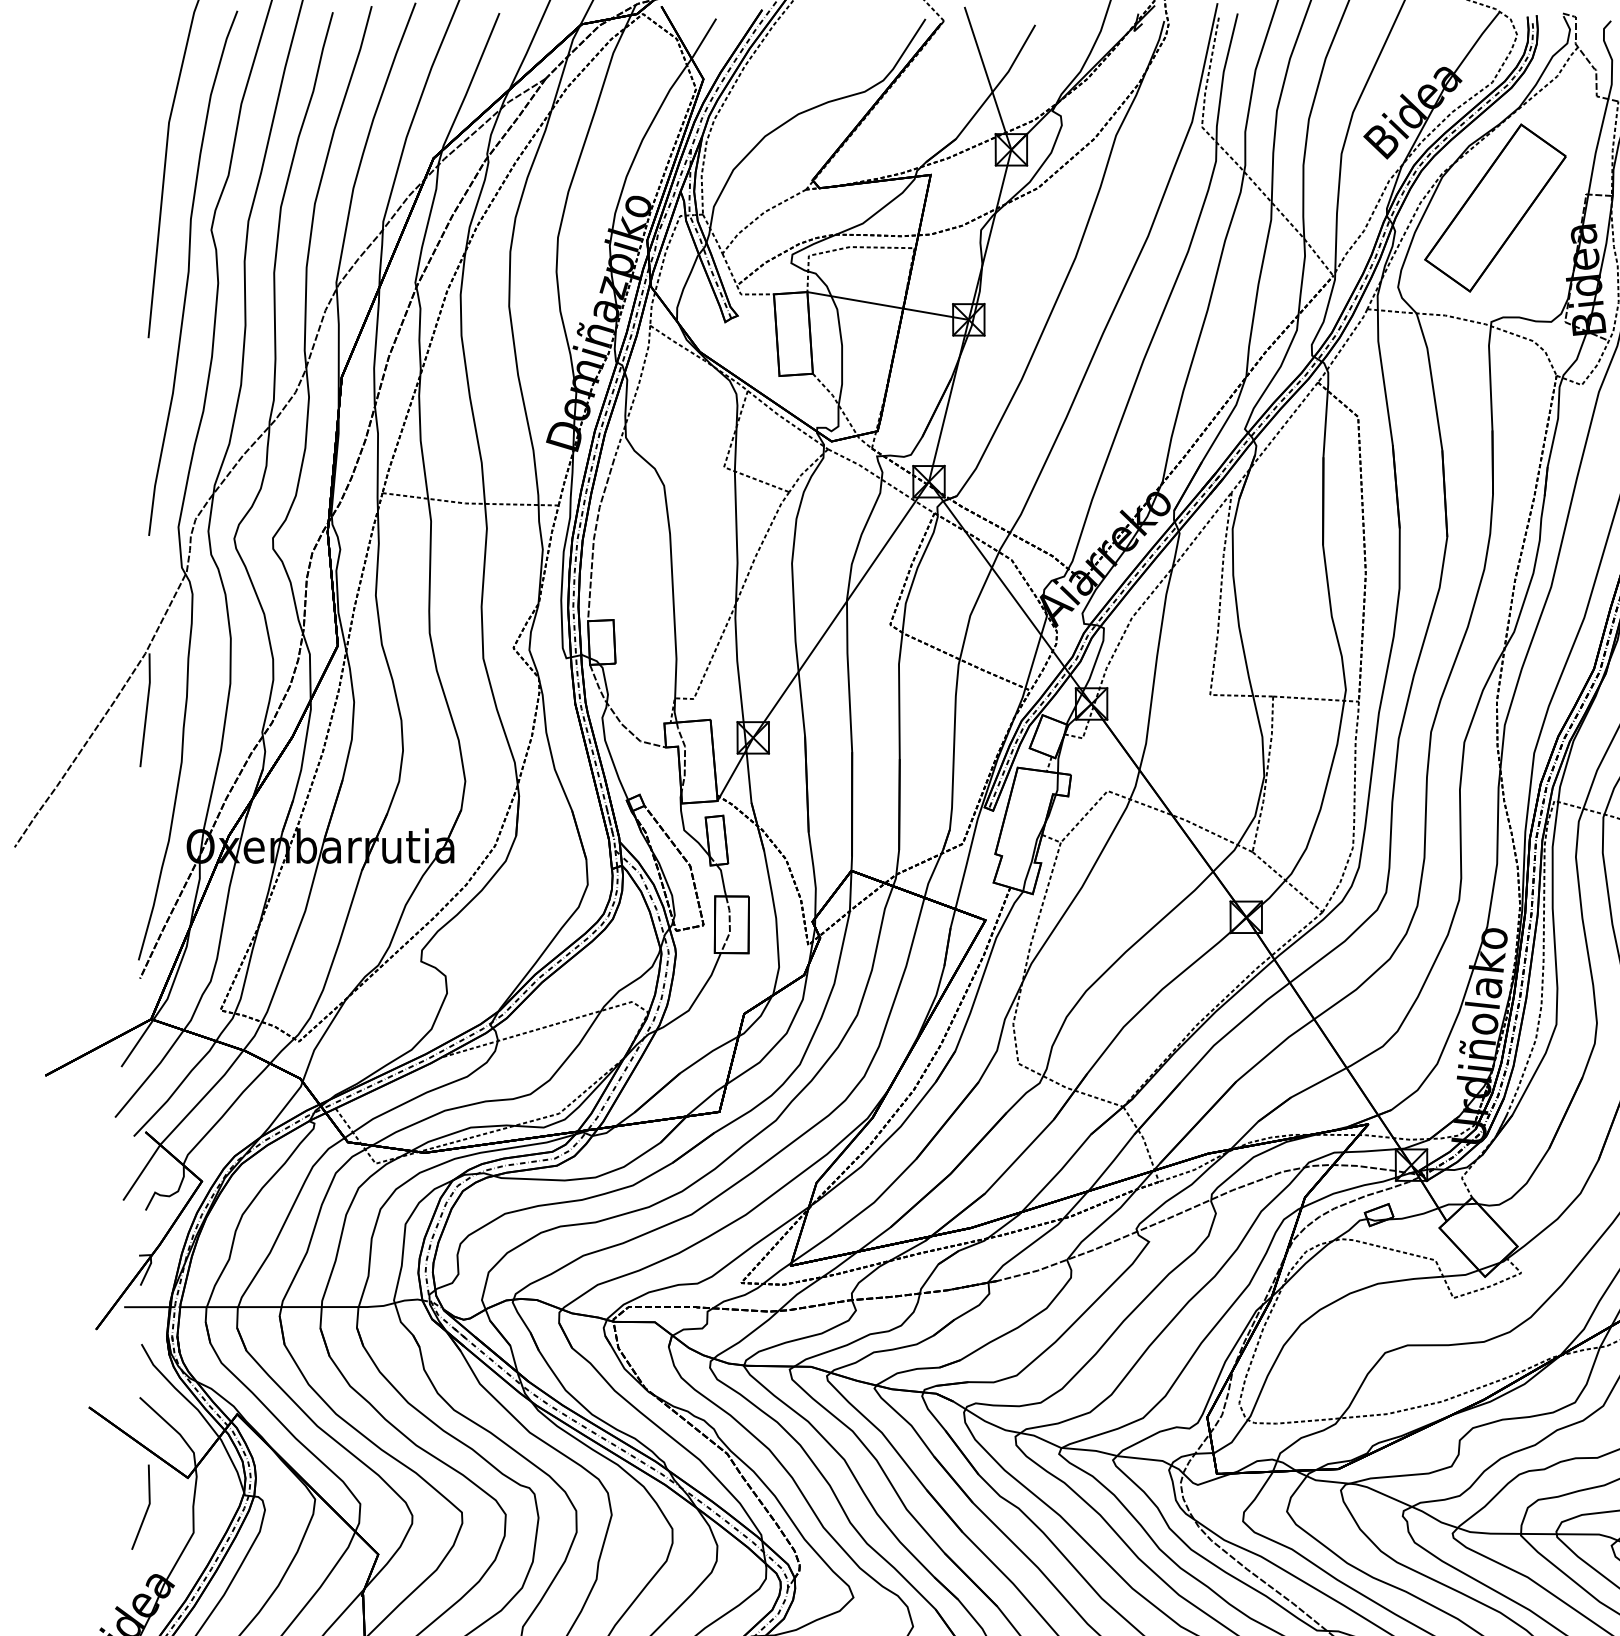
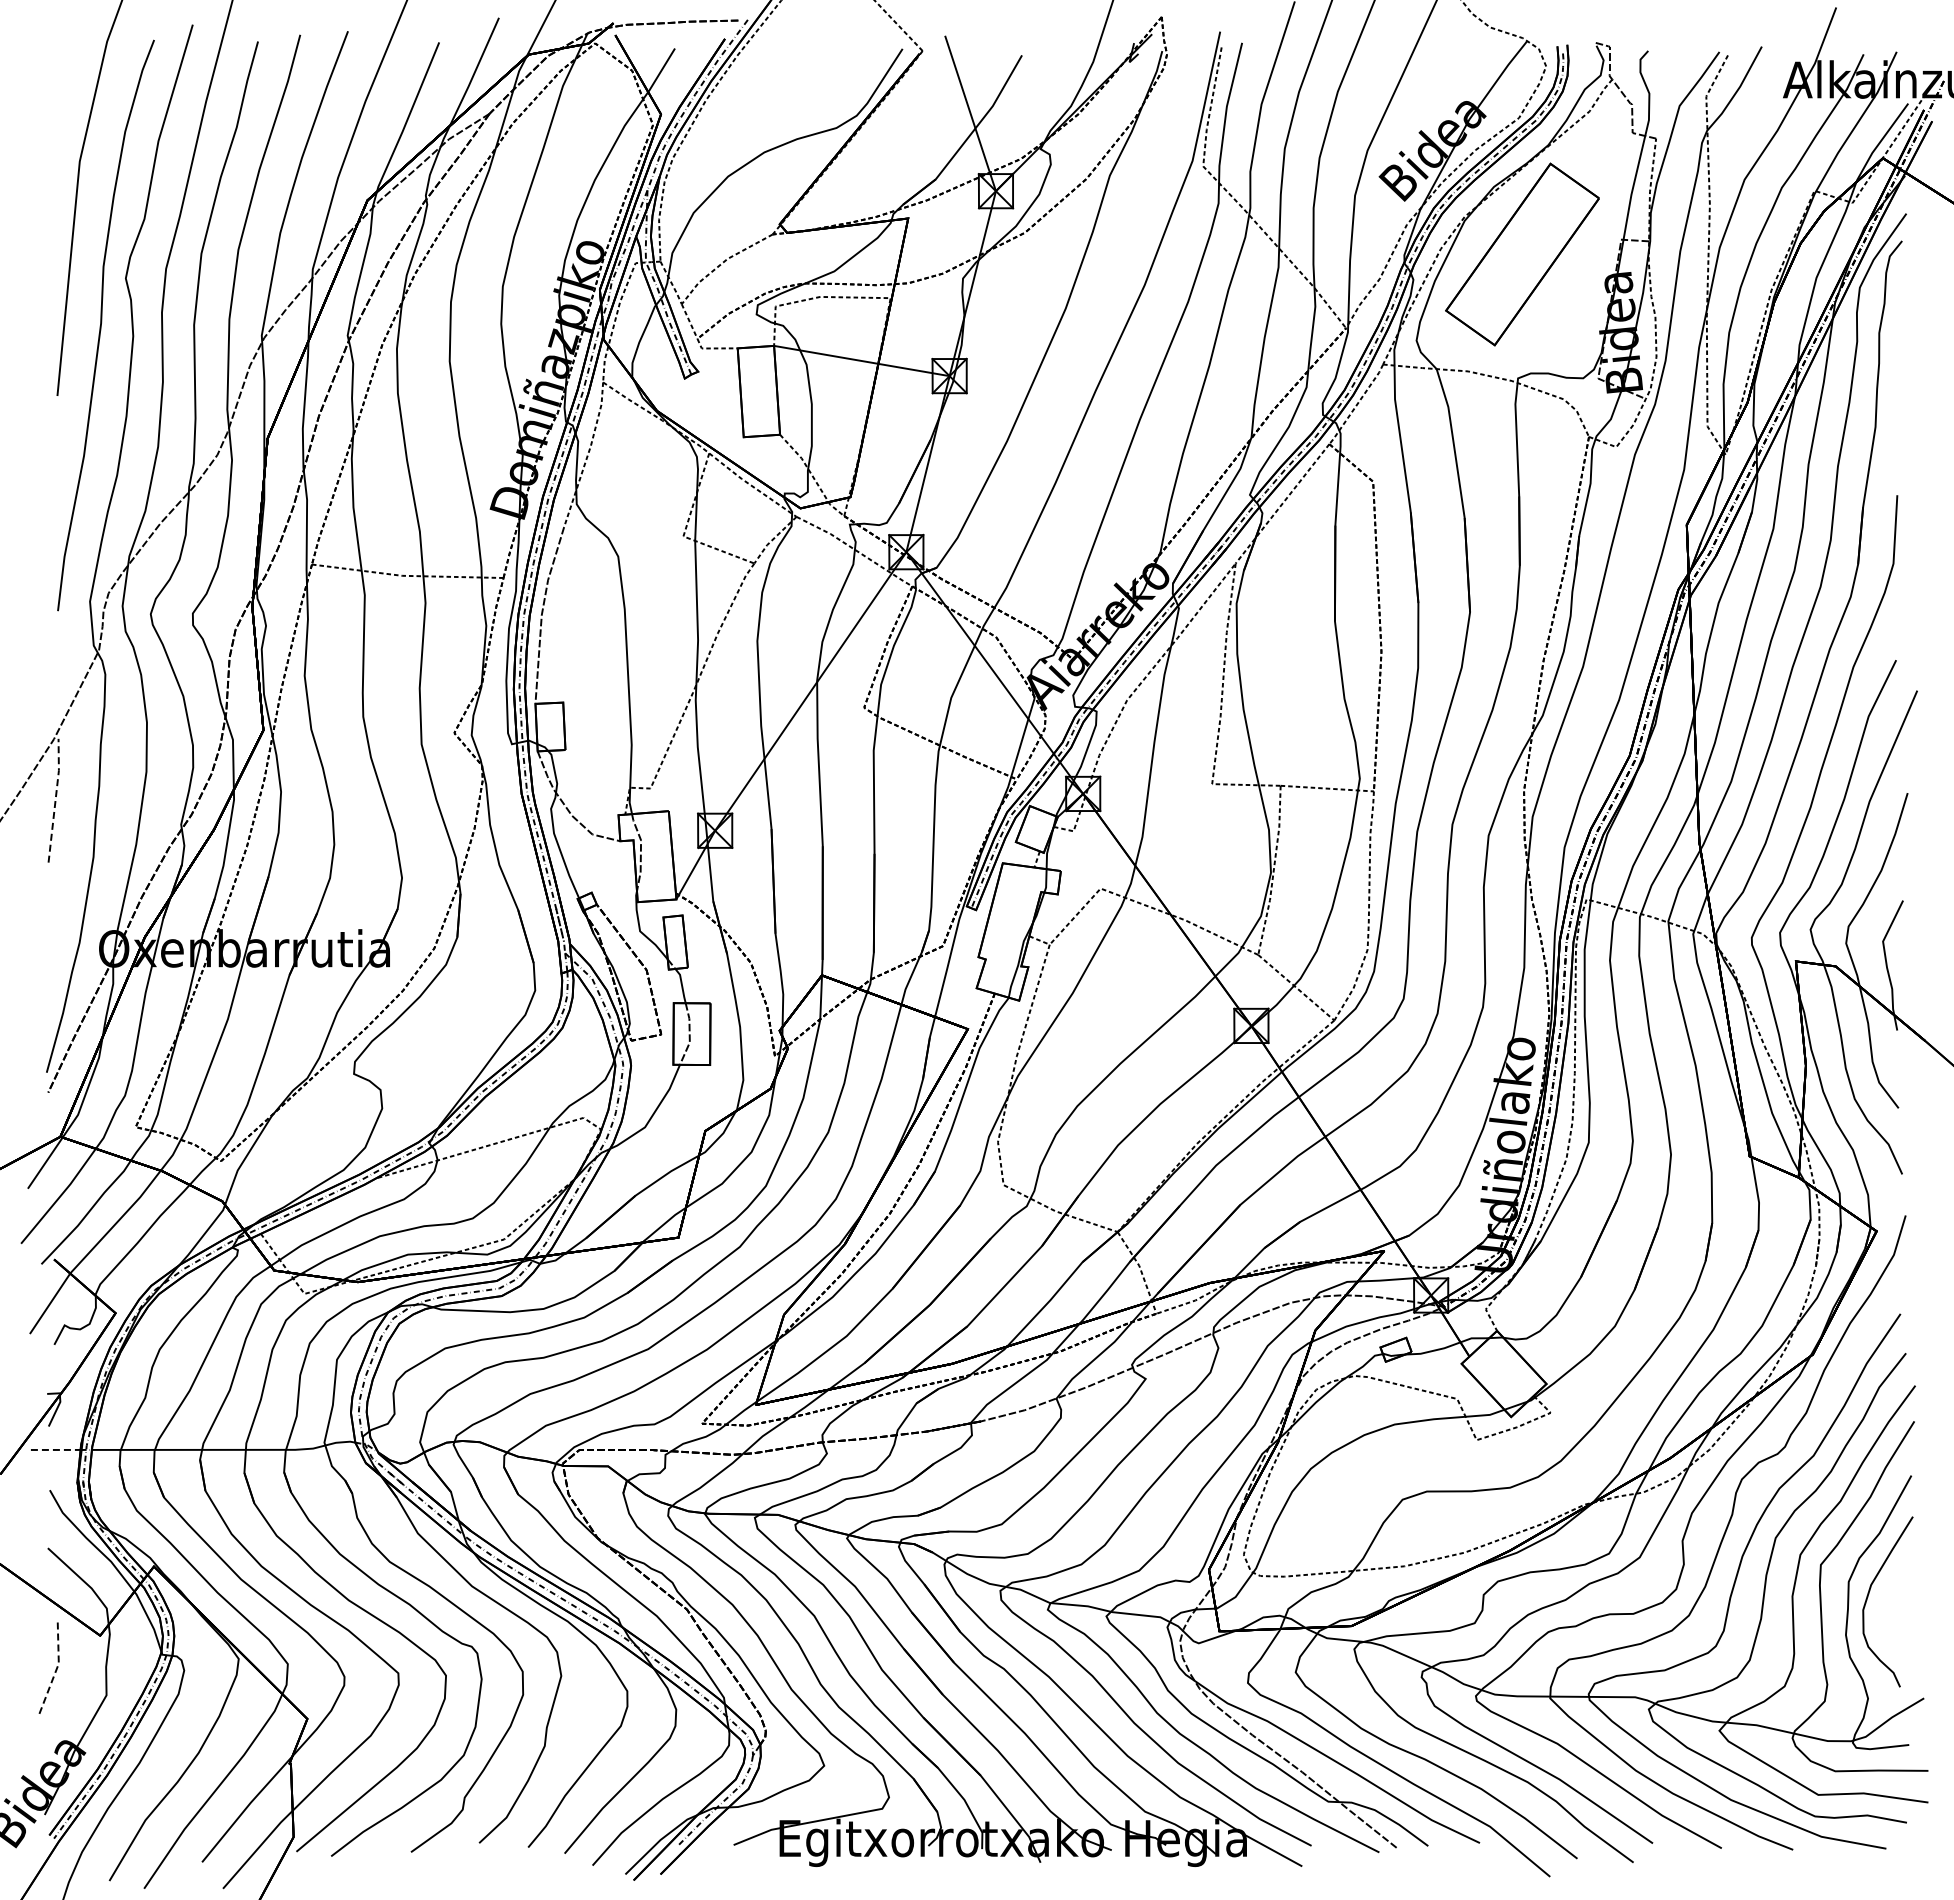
line: (146, 710) -> (55, 800), solid -> dashed
line: (146, 1306) -> (55, 1449), solid -> dashed
line: (148, 1508) -> (57, 1668), solid -> dashed

